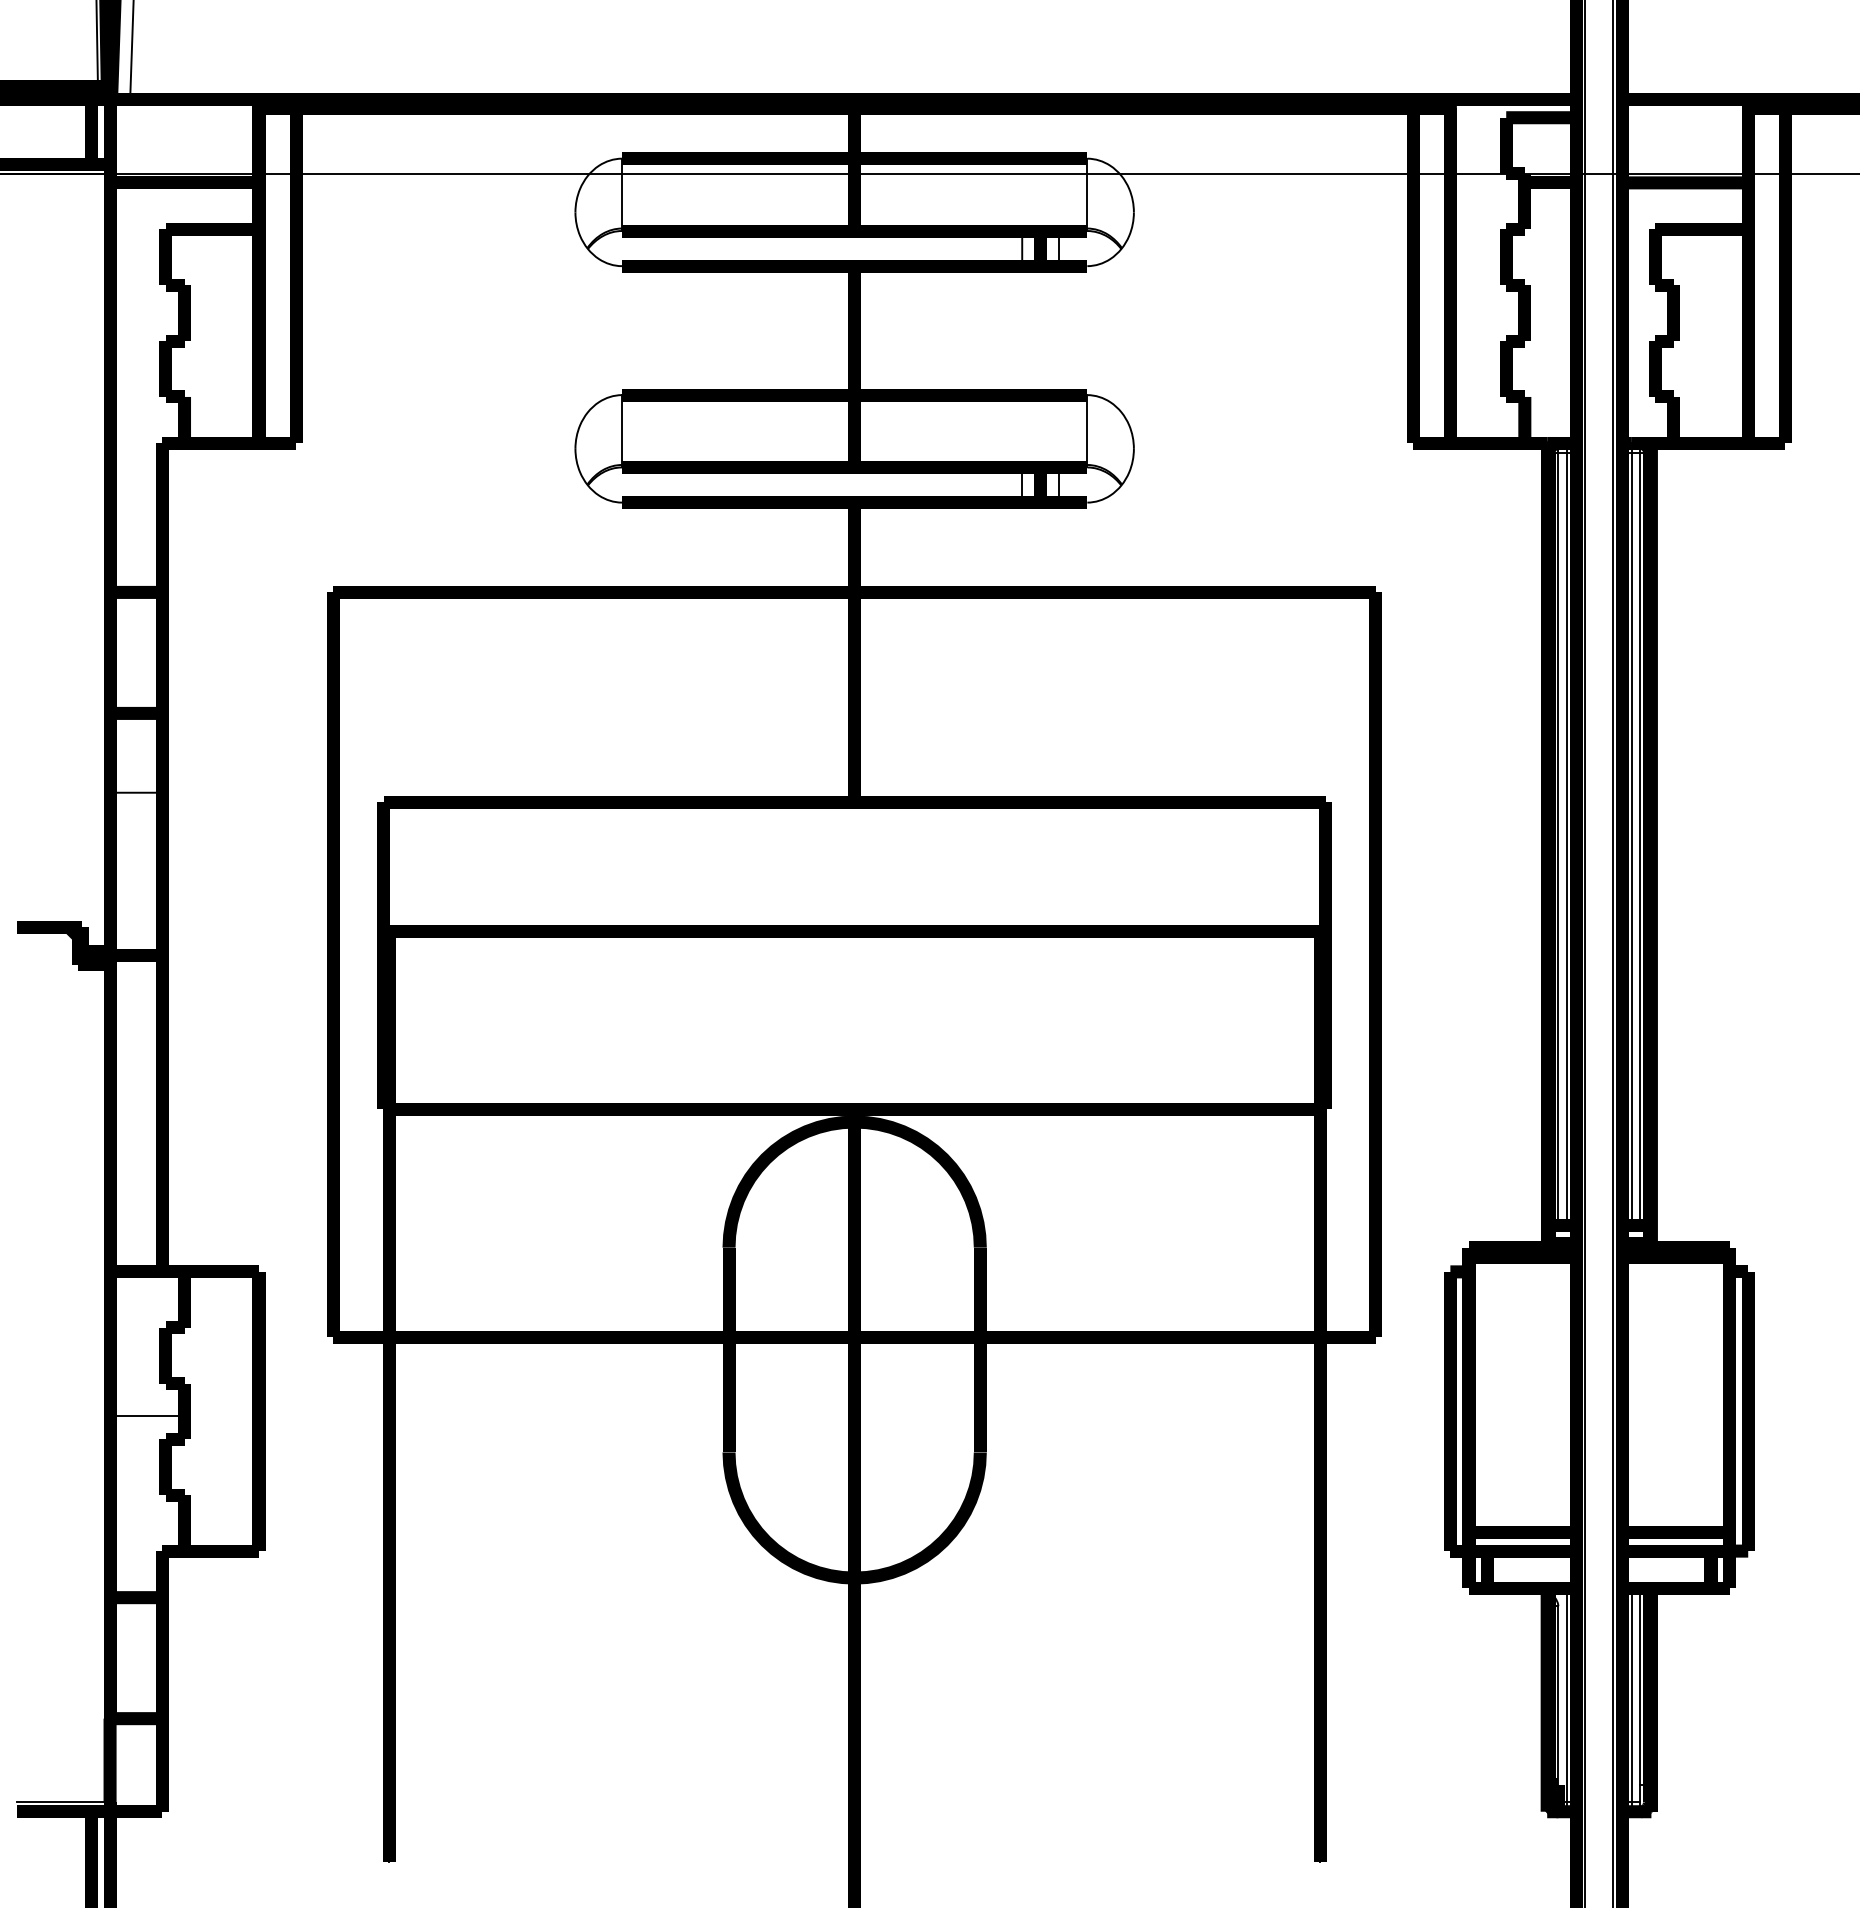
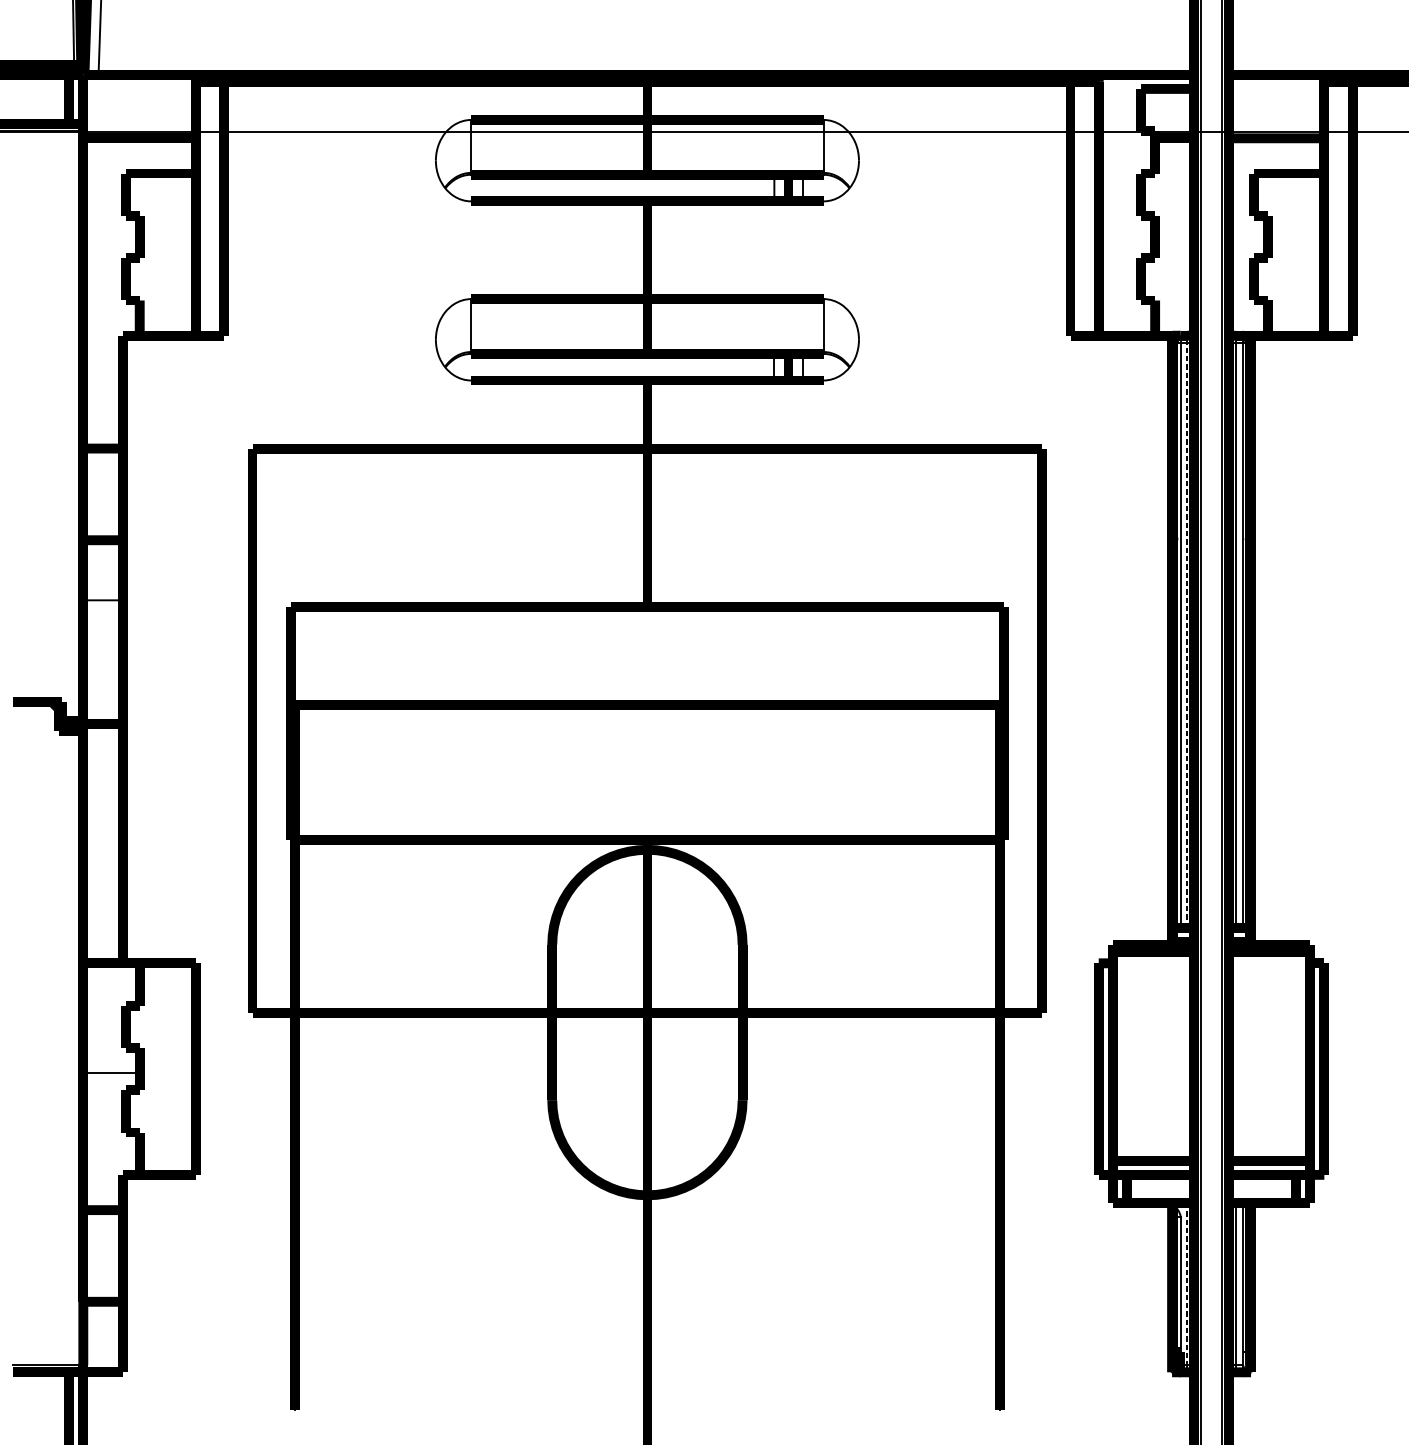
line: (1566, 838) -> (1186, 634), solid -> dashed
line: (1566, 1695) -> (1186, 1284), solid -> dashed

